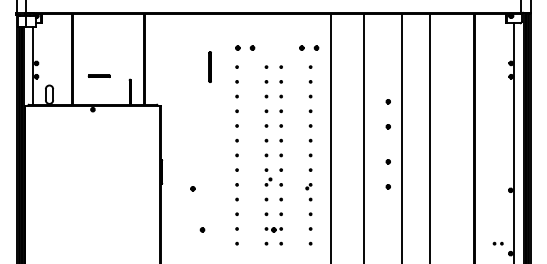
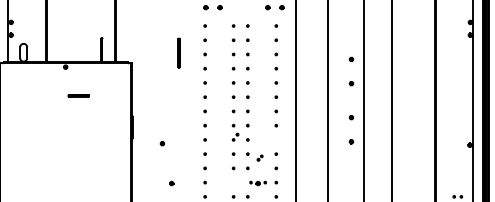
line: (209, 66) -> (178, 52), moved
line: (98, 75) -> (77, 95), moved
part: (308, 186) -> (259, 157), moved
part: (273, 229) -> (257, 183), moved

